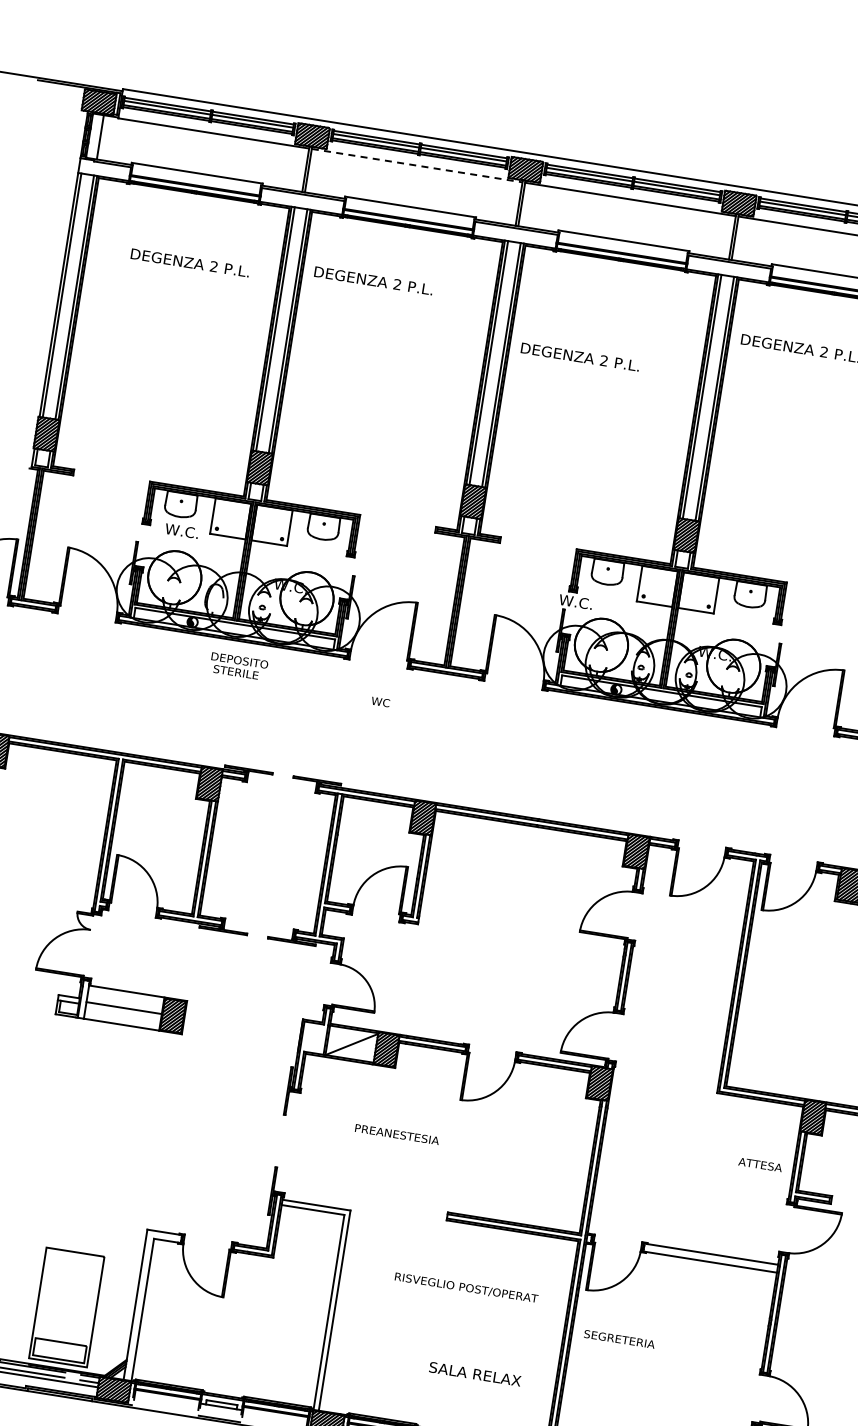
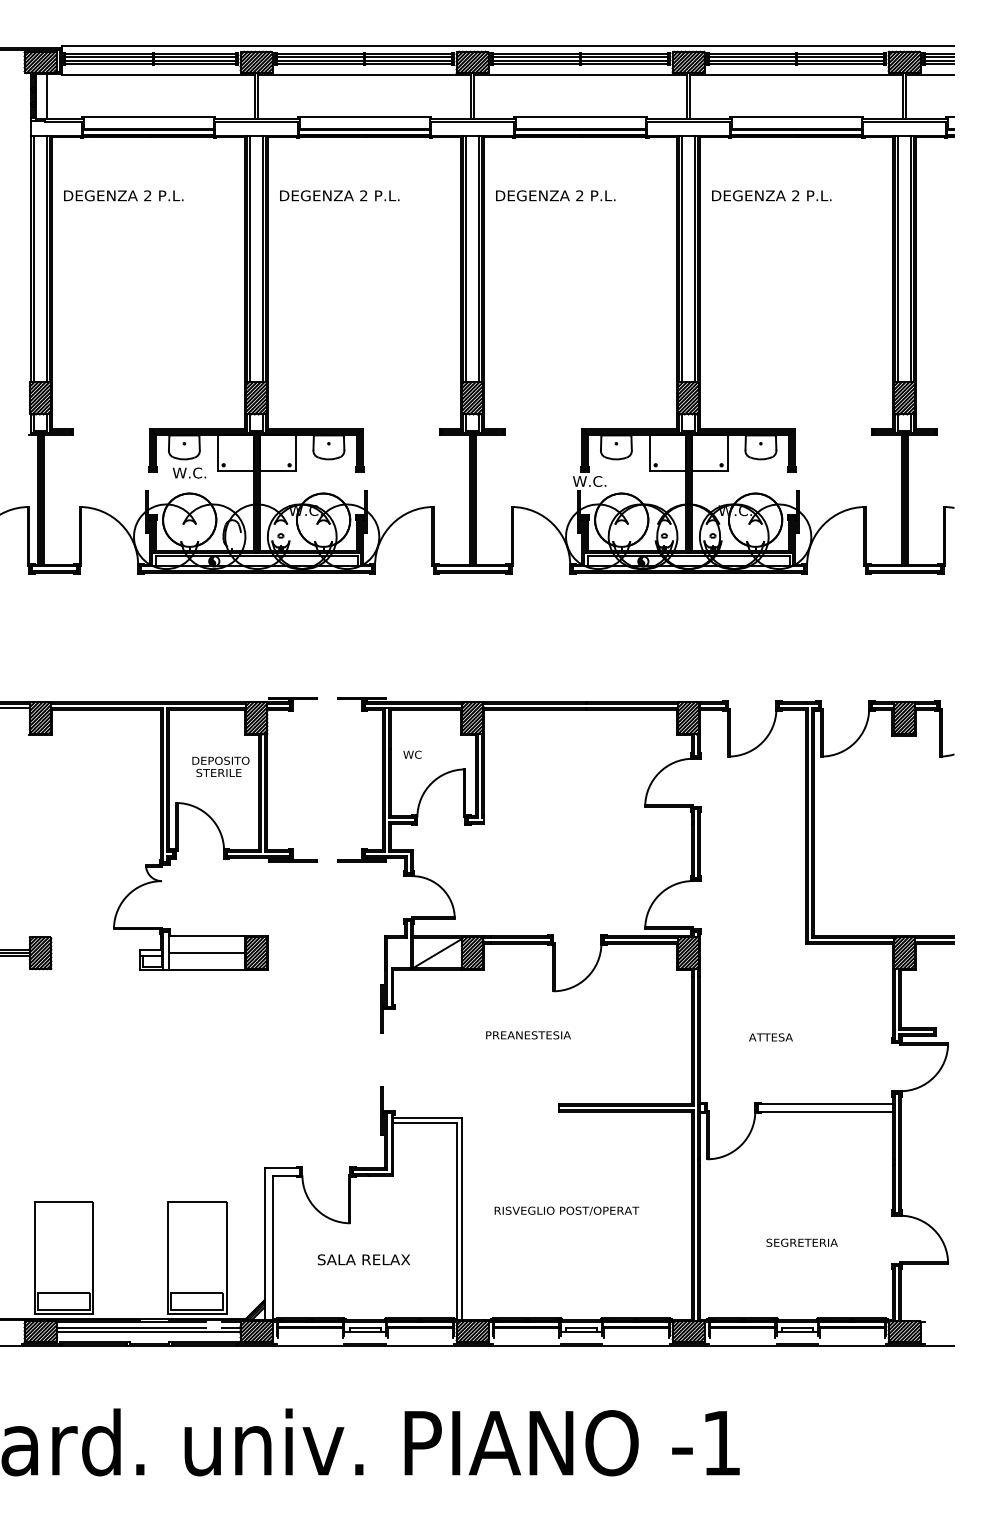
line: (416, 165) -> (364, 75), dashed -> solid
text: (190, 262) -> (123, 195), moved
text: (580, 356) -> (555, 195), moved
text: (238, 666) -> (220, 766), moved
text: (380, 701) -> (412, 754), moved
text: (397, 1134) -> (528, 1035), moved
text: (759, 1164) -> (770, 1037), moved
text: (466, 1287) -> (566, 1210), moved
text: (618, 1338) -> (801, 1242), moved
text: (474, 1373) -> (363, 1259), moved

